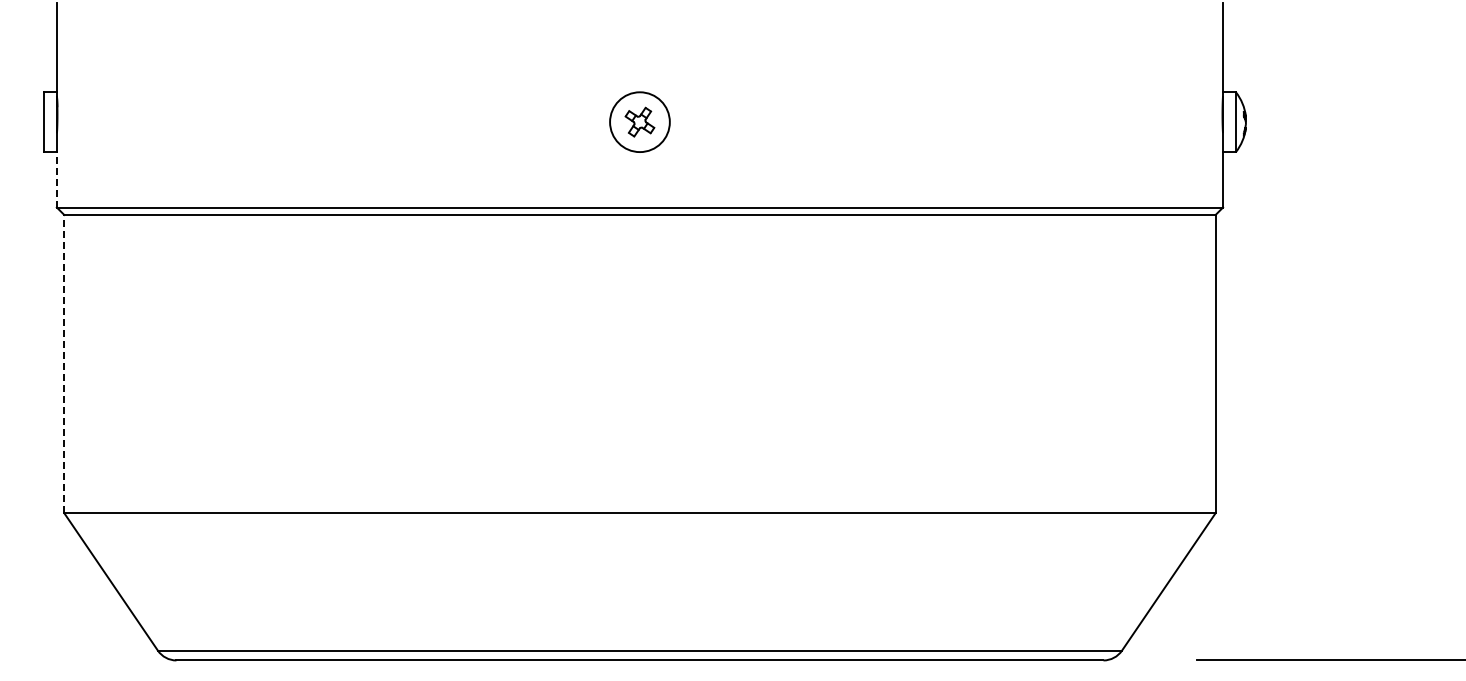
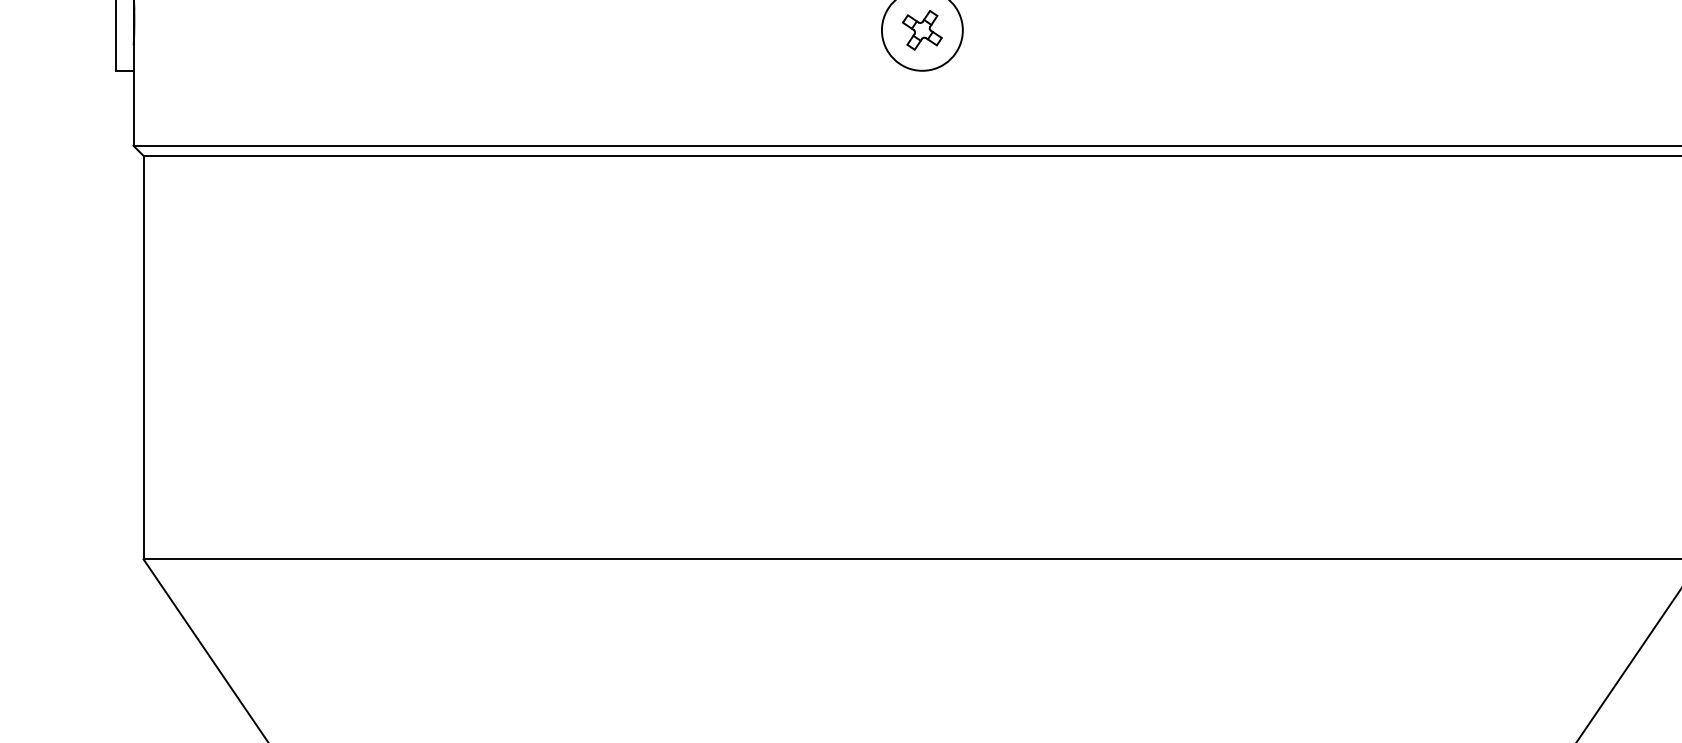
line: (56, 179) -> (133, 107), dashed -> solid
line: (64, 363) -> (143, 356), dashed -> solid

